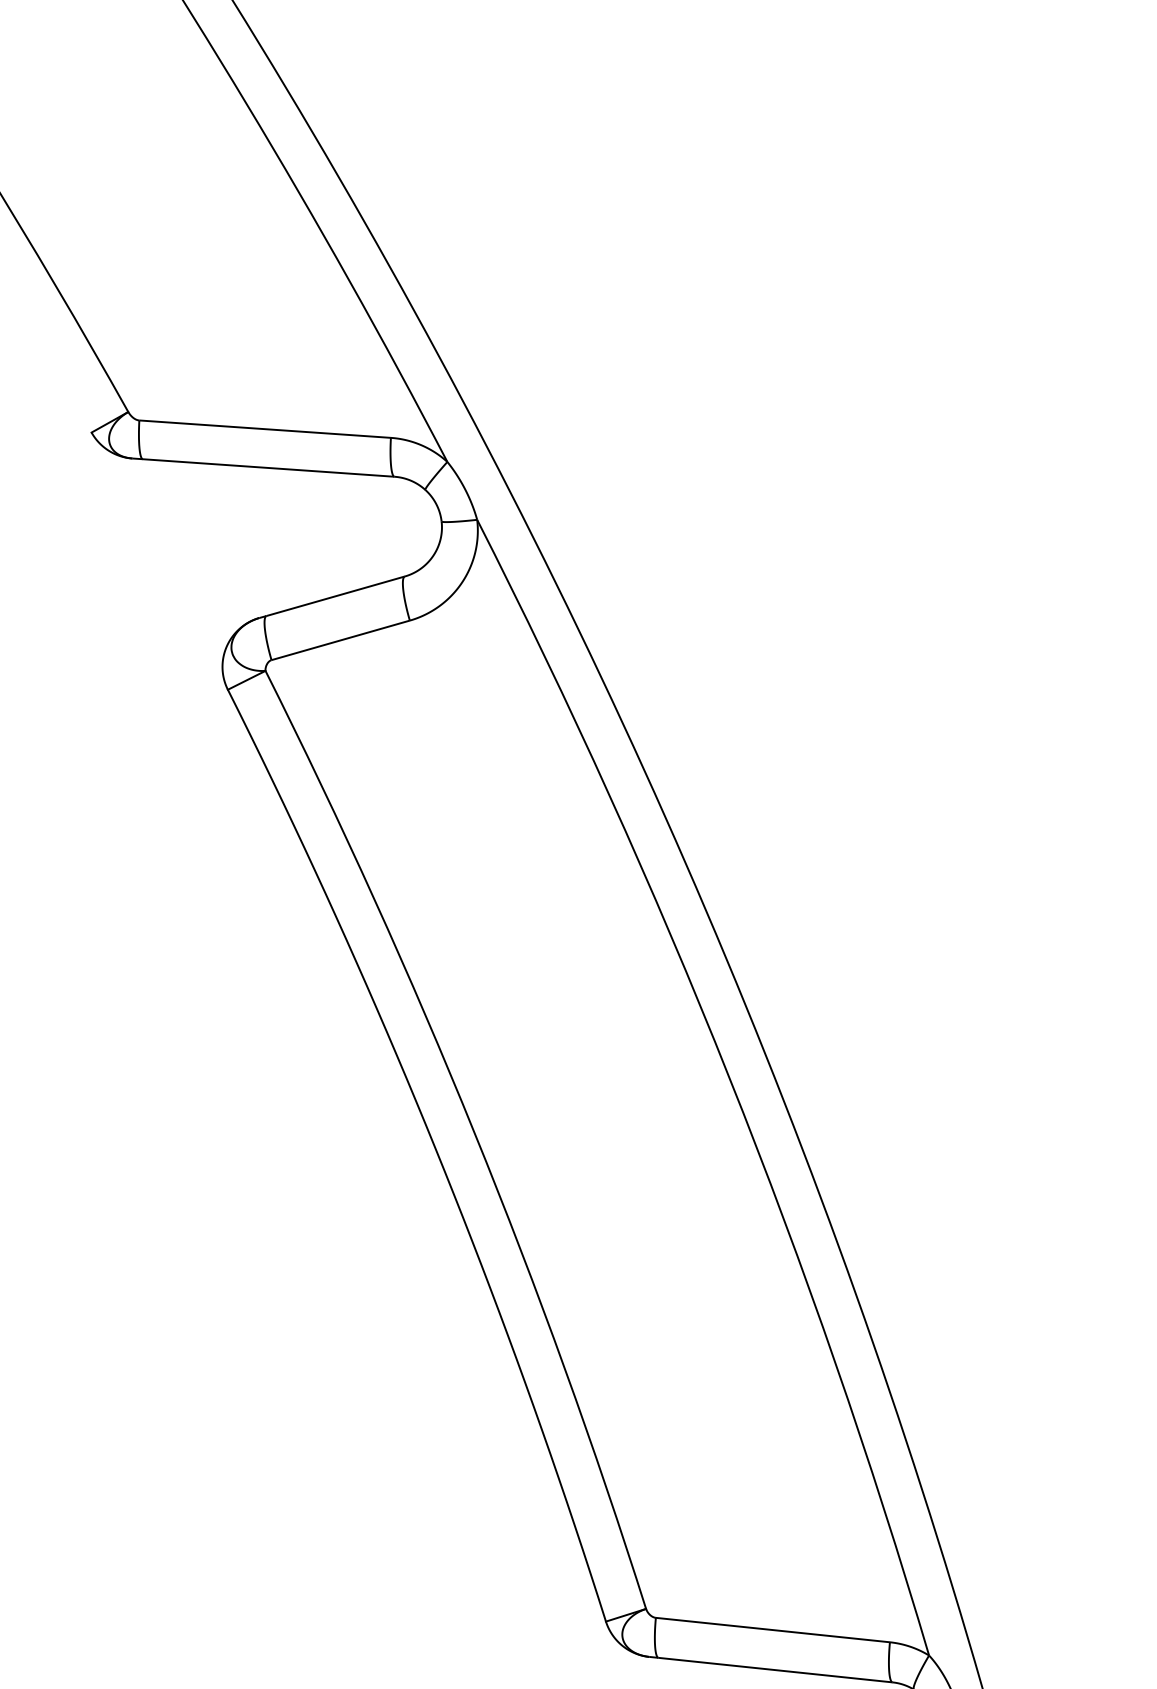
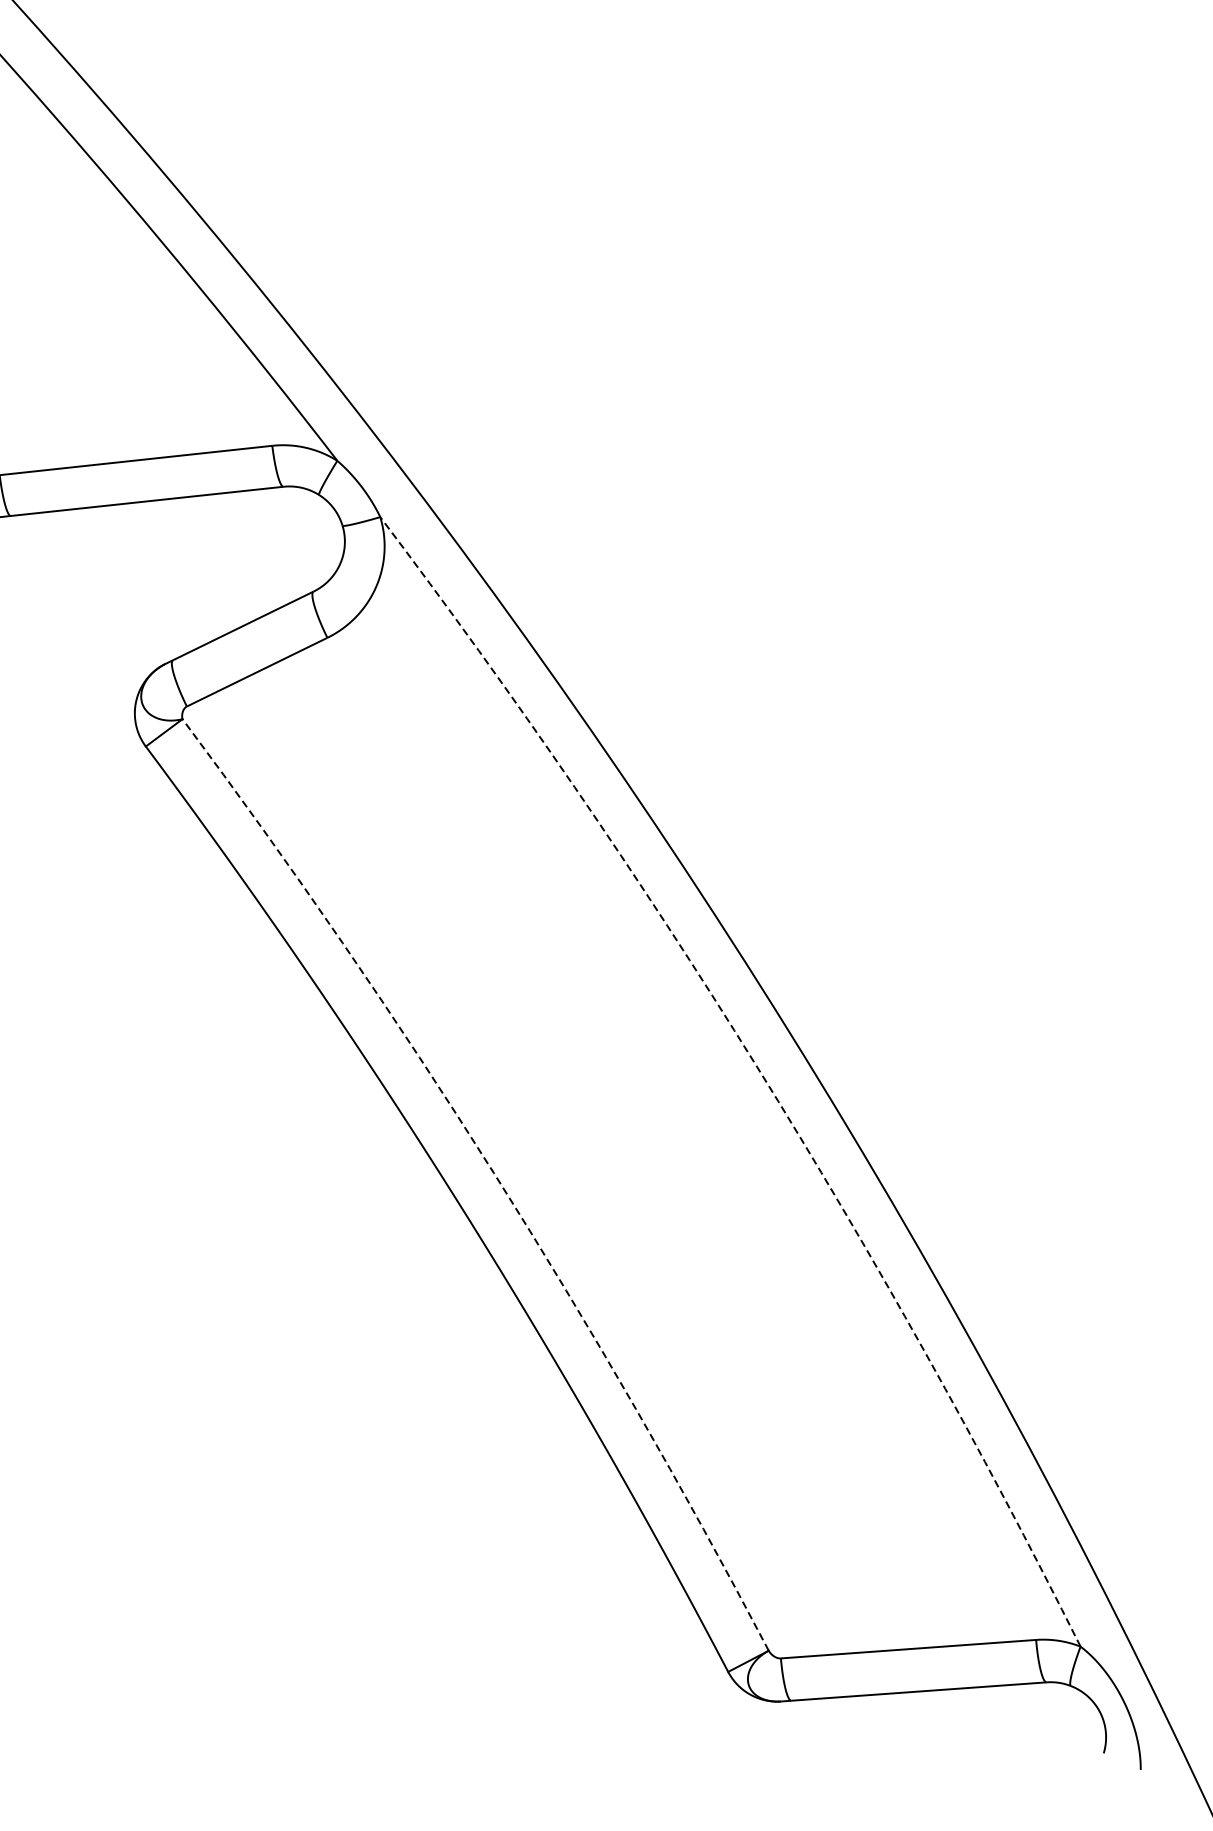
arc: (729, 1077) -> (756, 1065), solid -> dashed
arc: (474, 1132) -> (494, 1173), solid -> dashed

